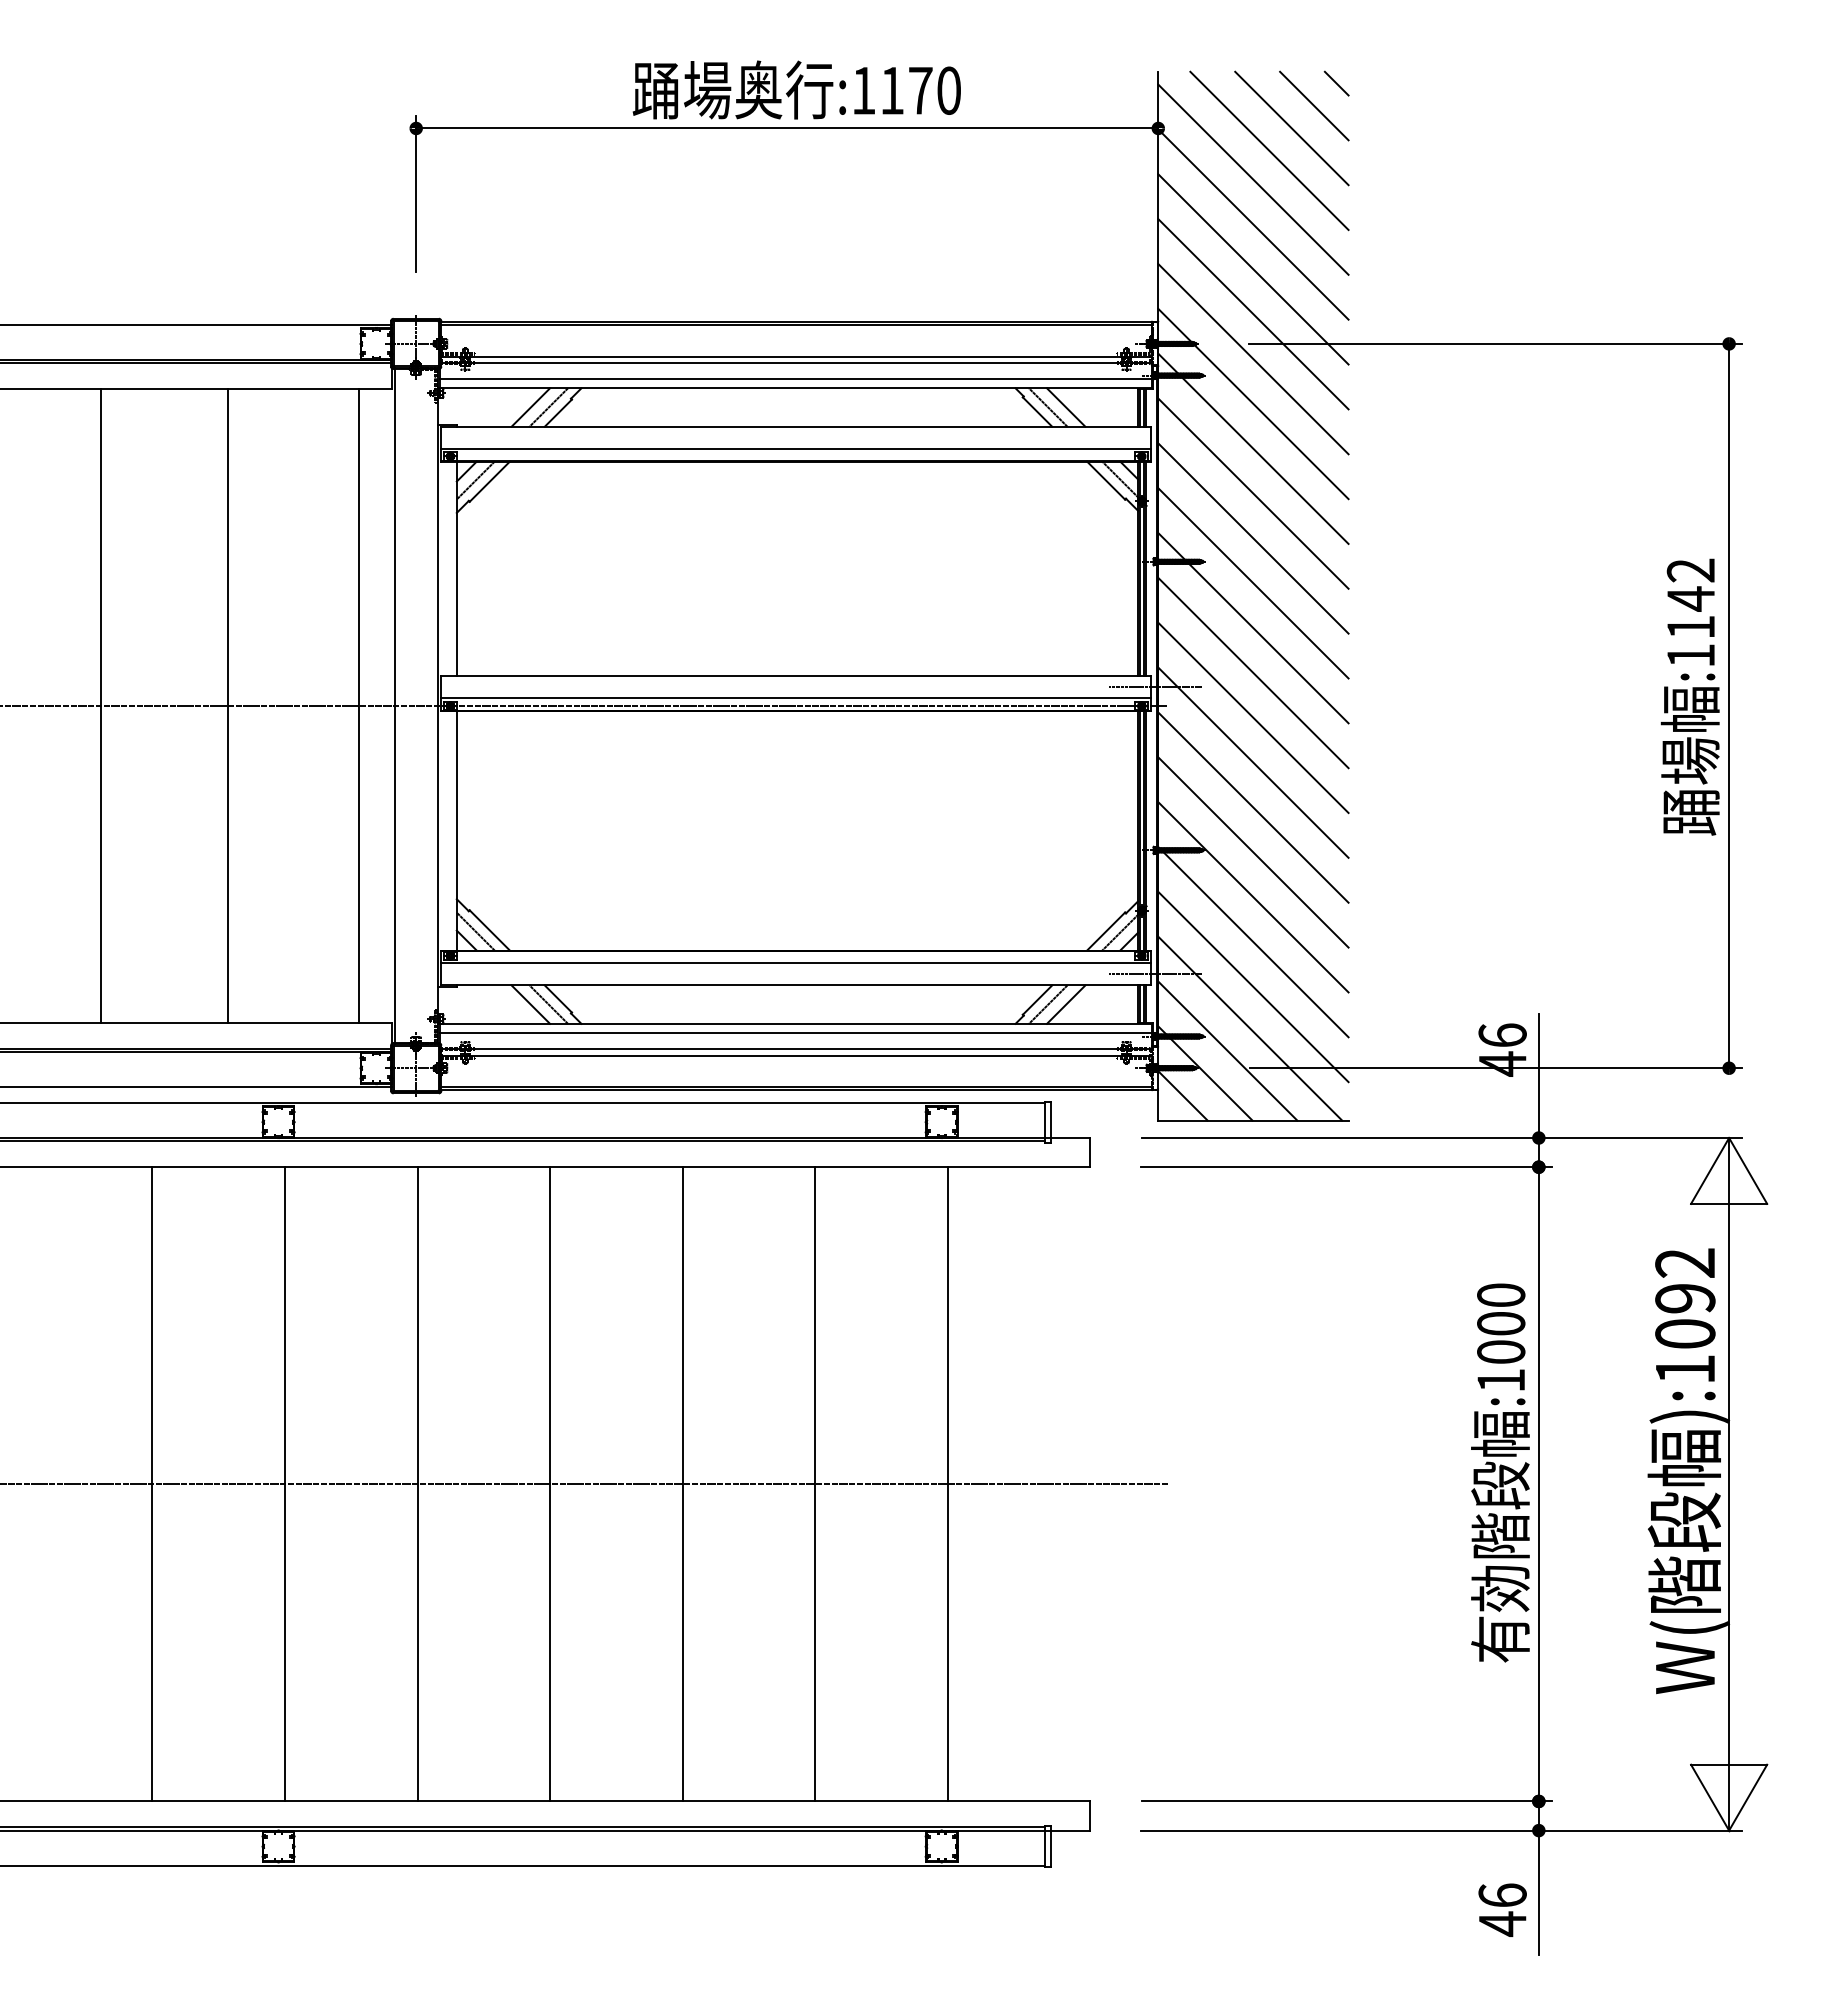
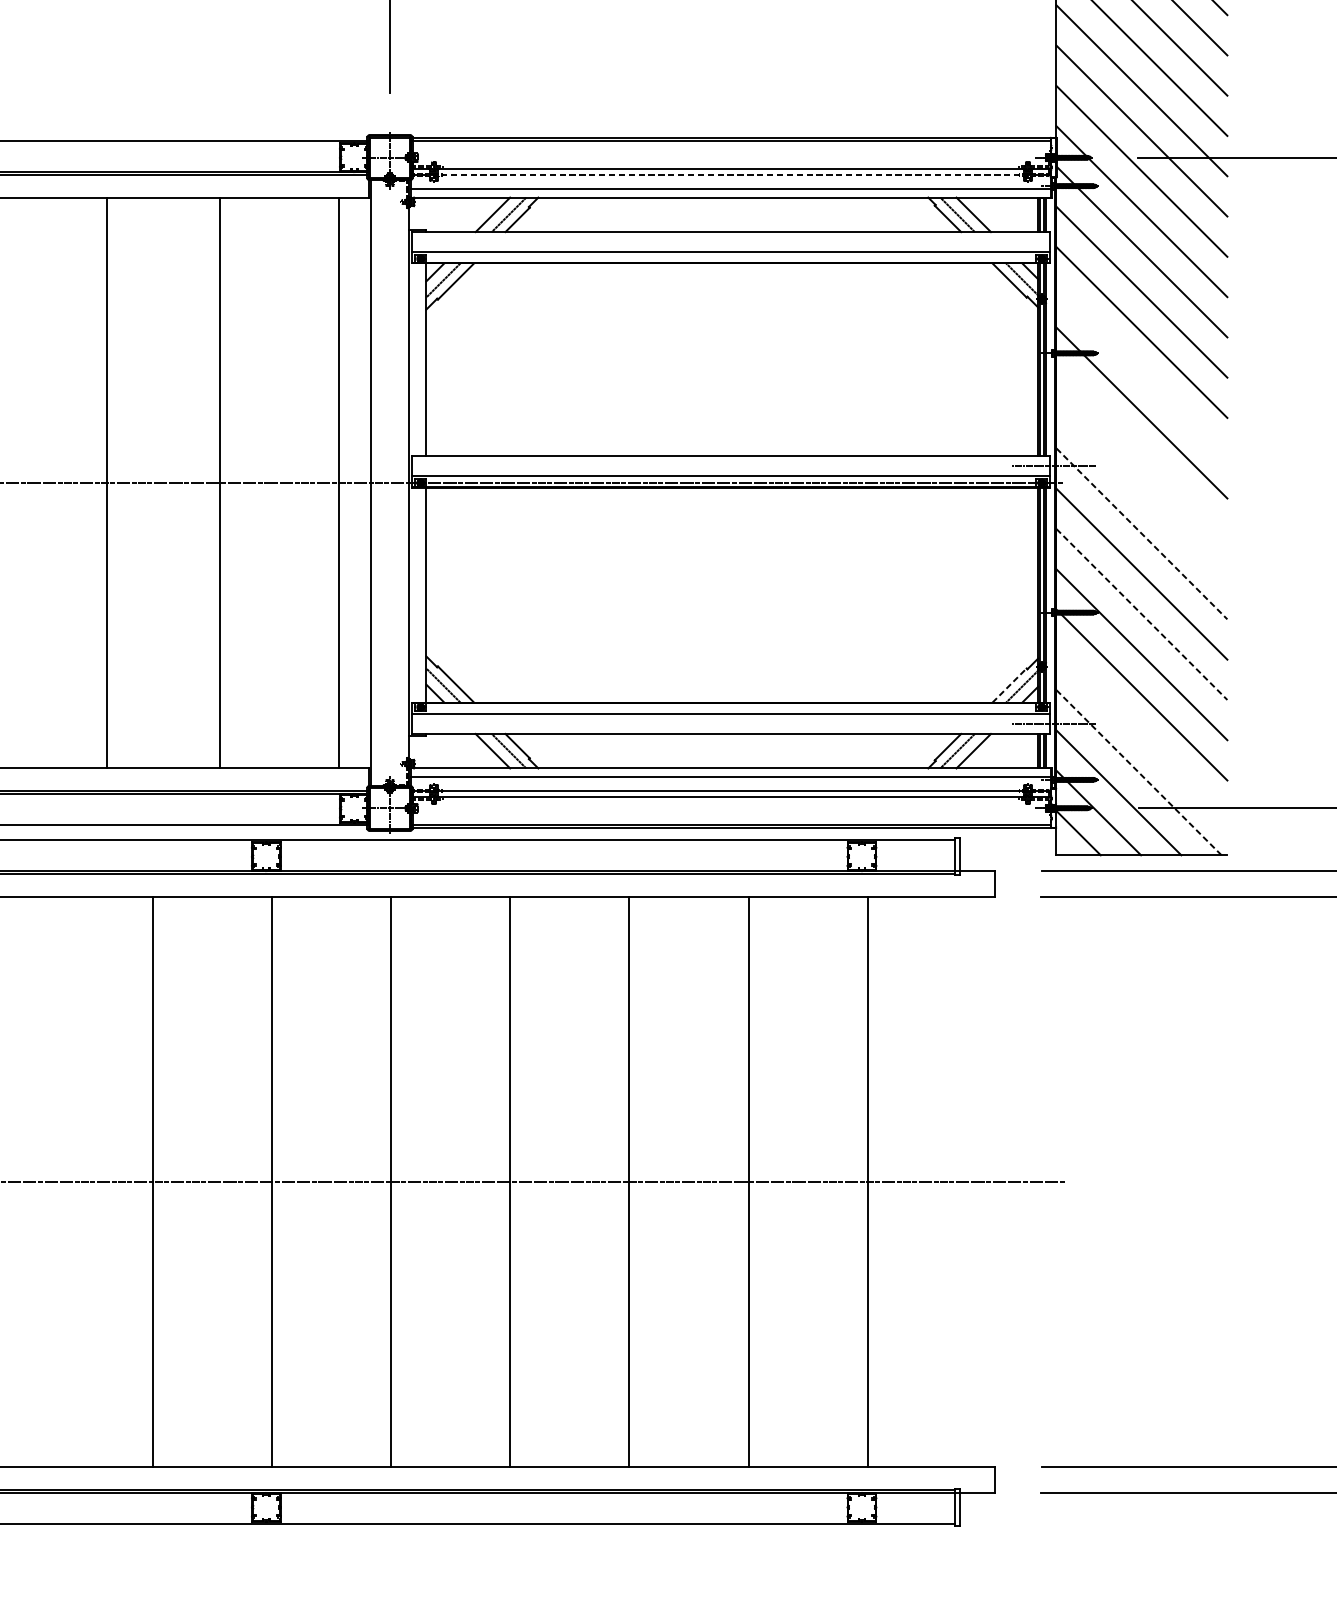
line: (795, 362) -> (730, 174), solid -> dashed
line: (1253, 583) -> (1141, 372), removed
line: (1253, 672) -> (1141, 452), removed
line: (1253, 717) -> (1141, 493), removed
line: (1253, 762) -> (1141, 533), solid -> dashed
line: (1253, 852) -> (1141, 614), solid -> dashed
line: (1106, 931) -> (1009, 685), solid -> dashed
line: (1253, 986) -> (1141, 734), removed
line: (1250, 1028) -> (1139, 772), solid -> dashed

